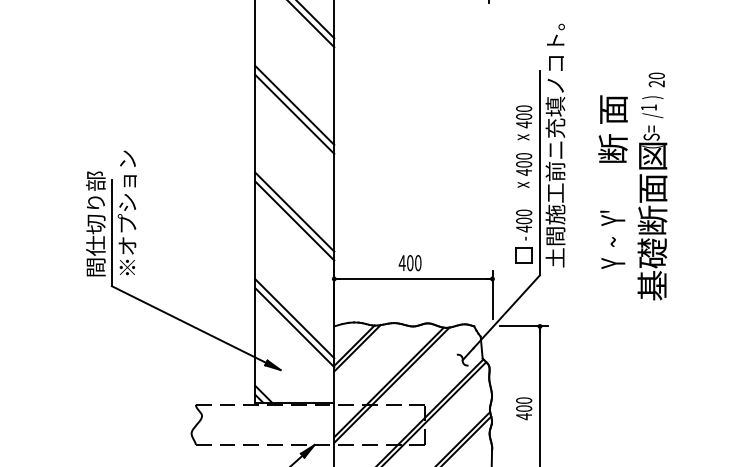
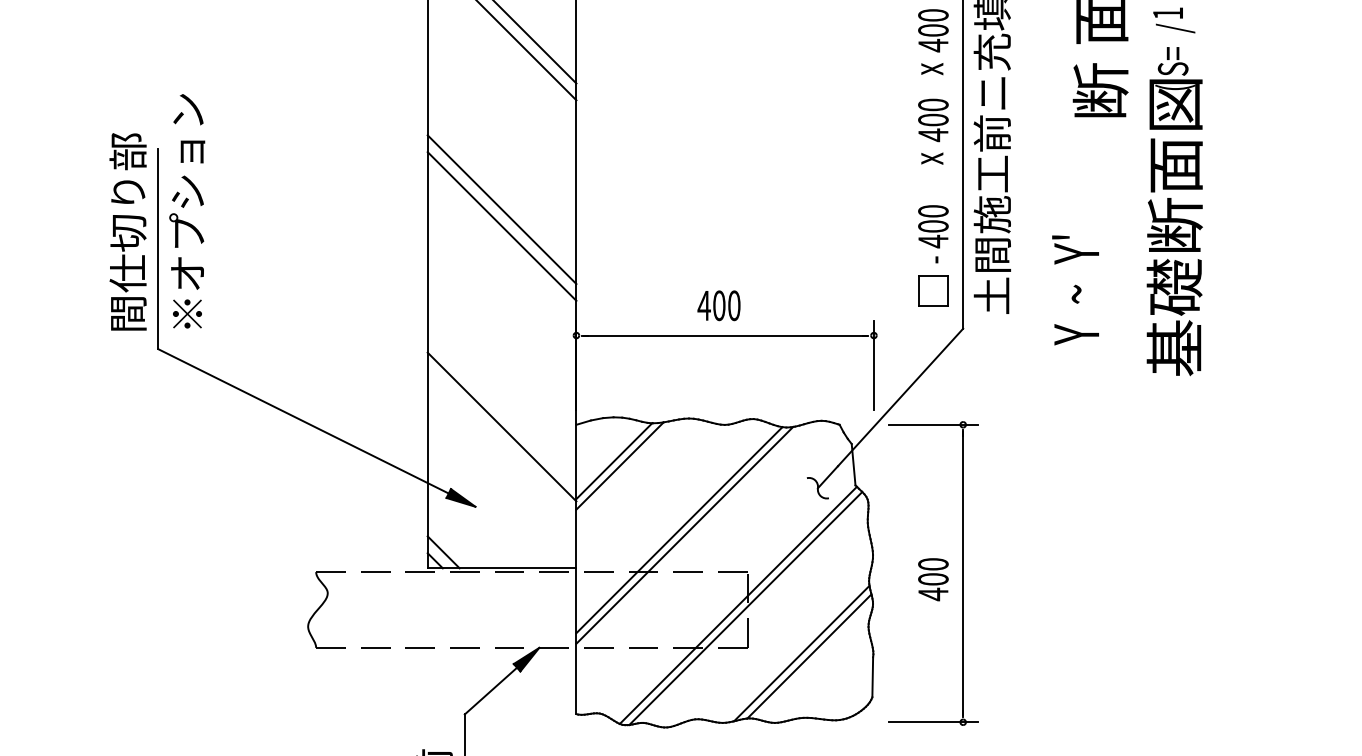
text: (612, 239) -> (1075, 289), moved
line: (294, 318) -> (501, 409), removed

